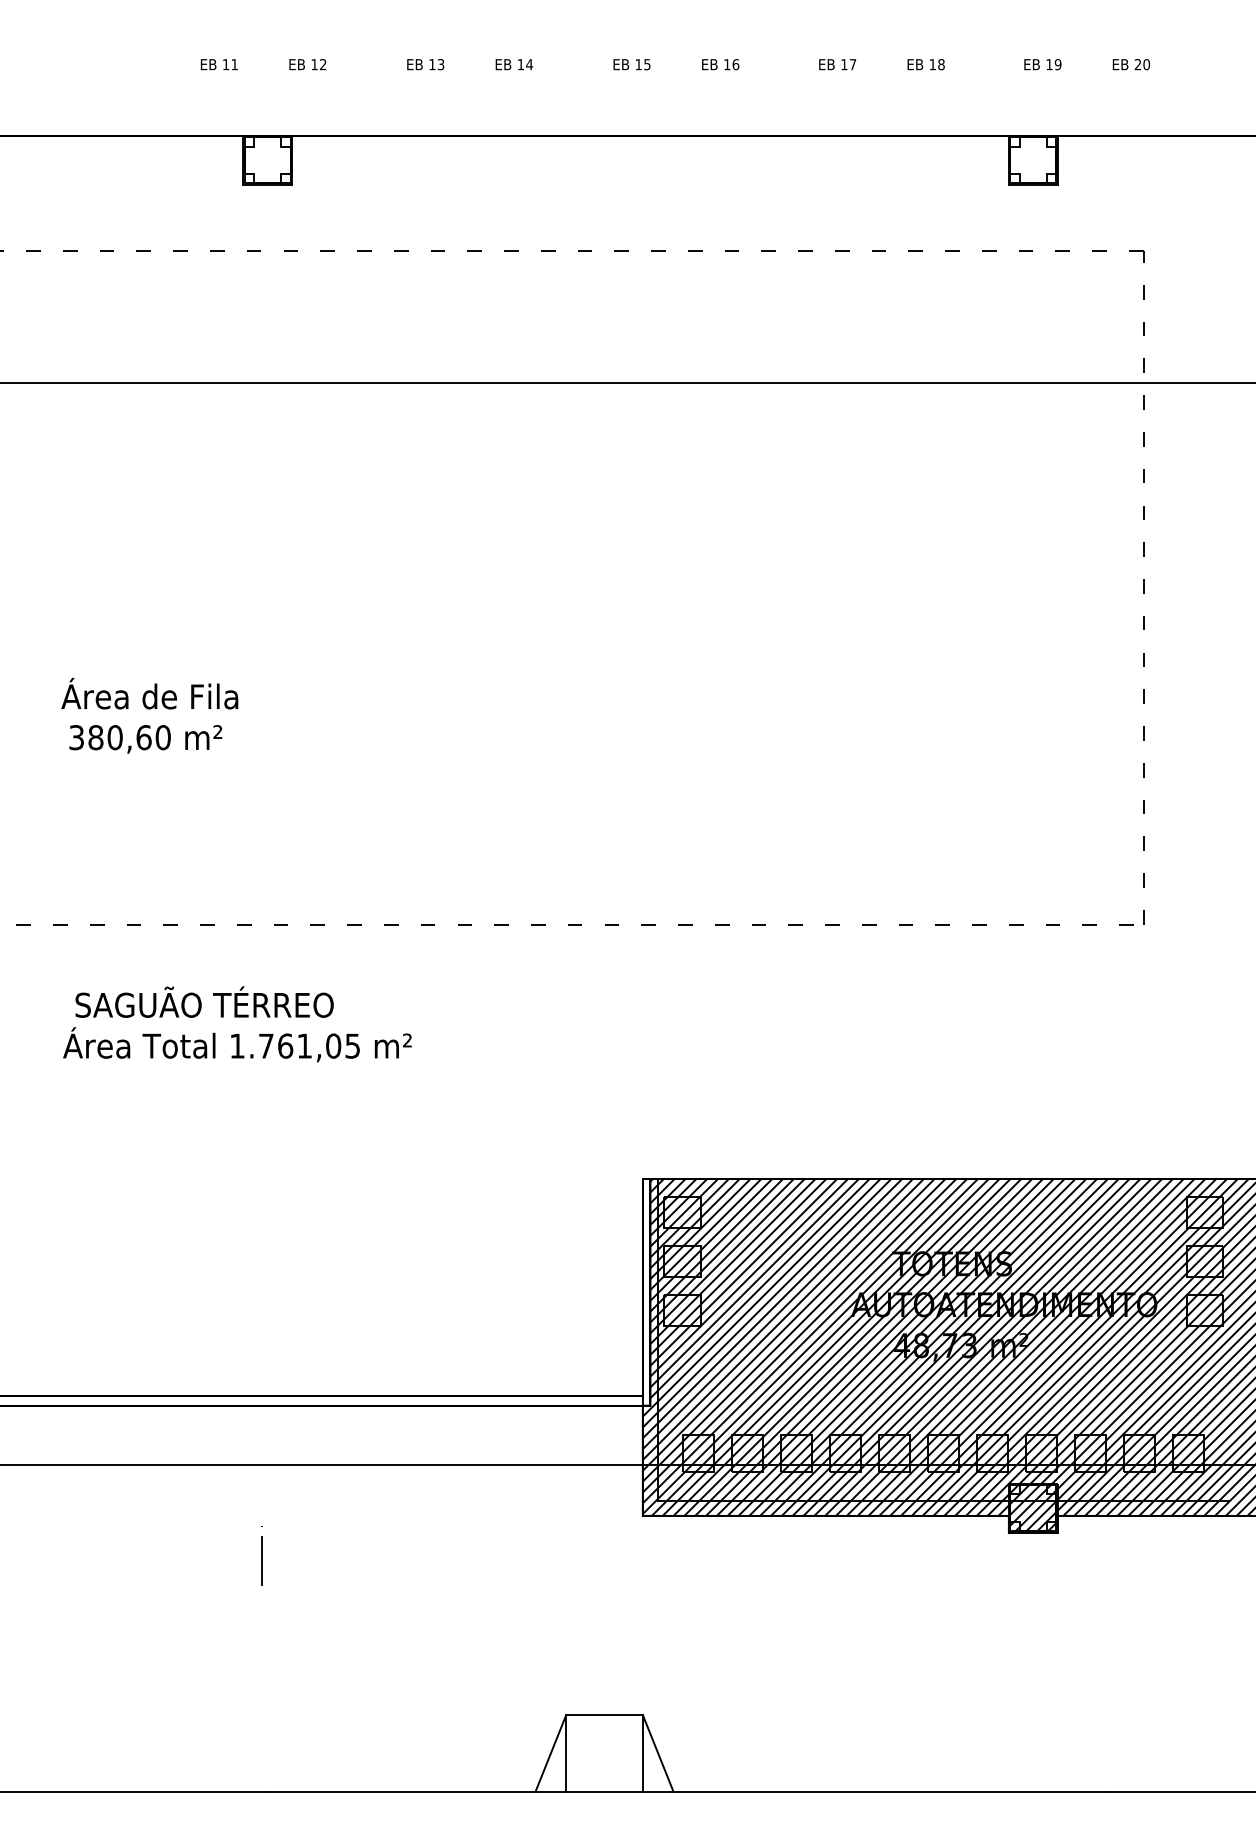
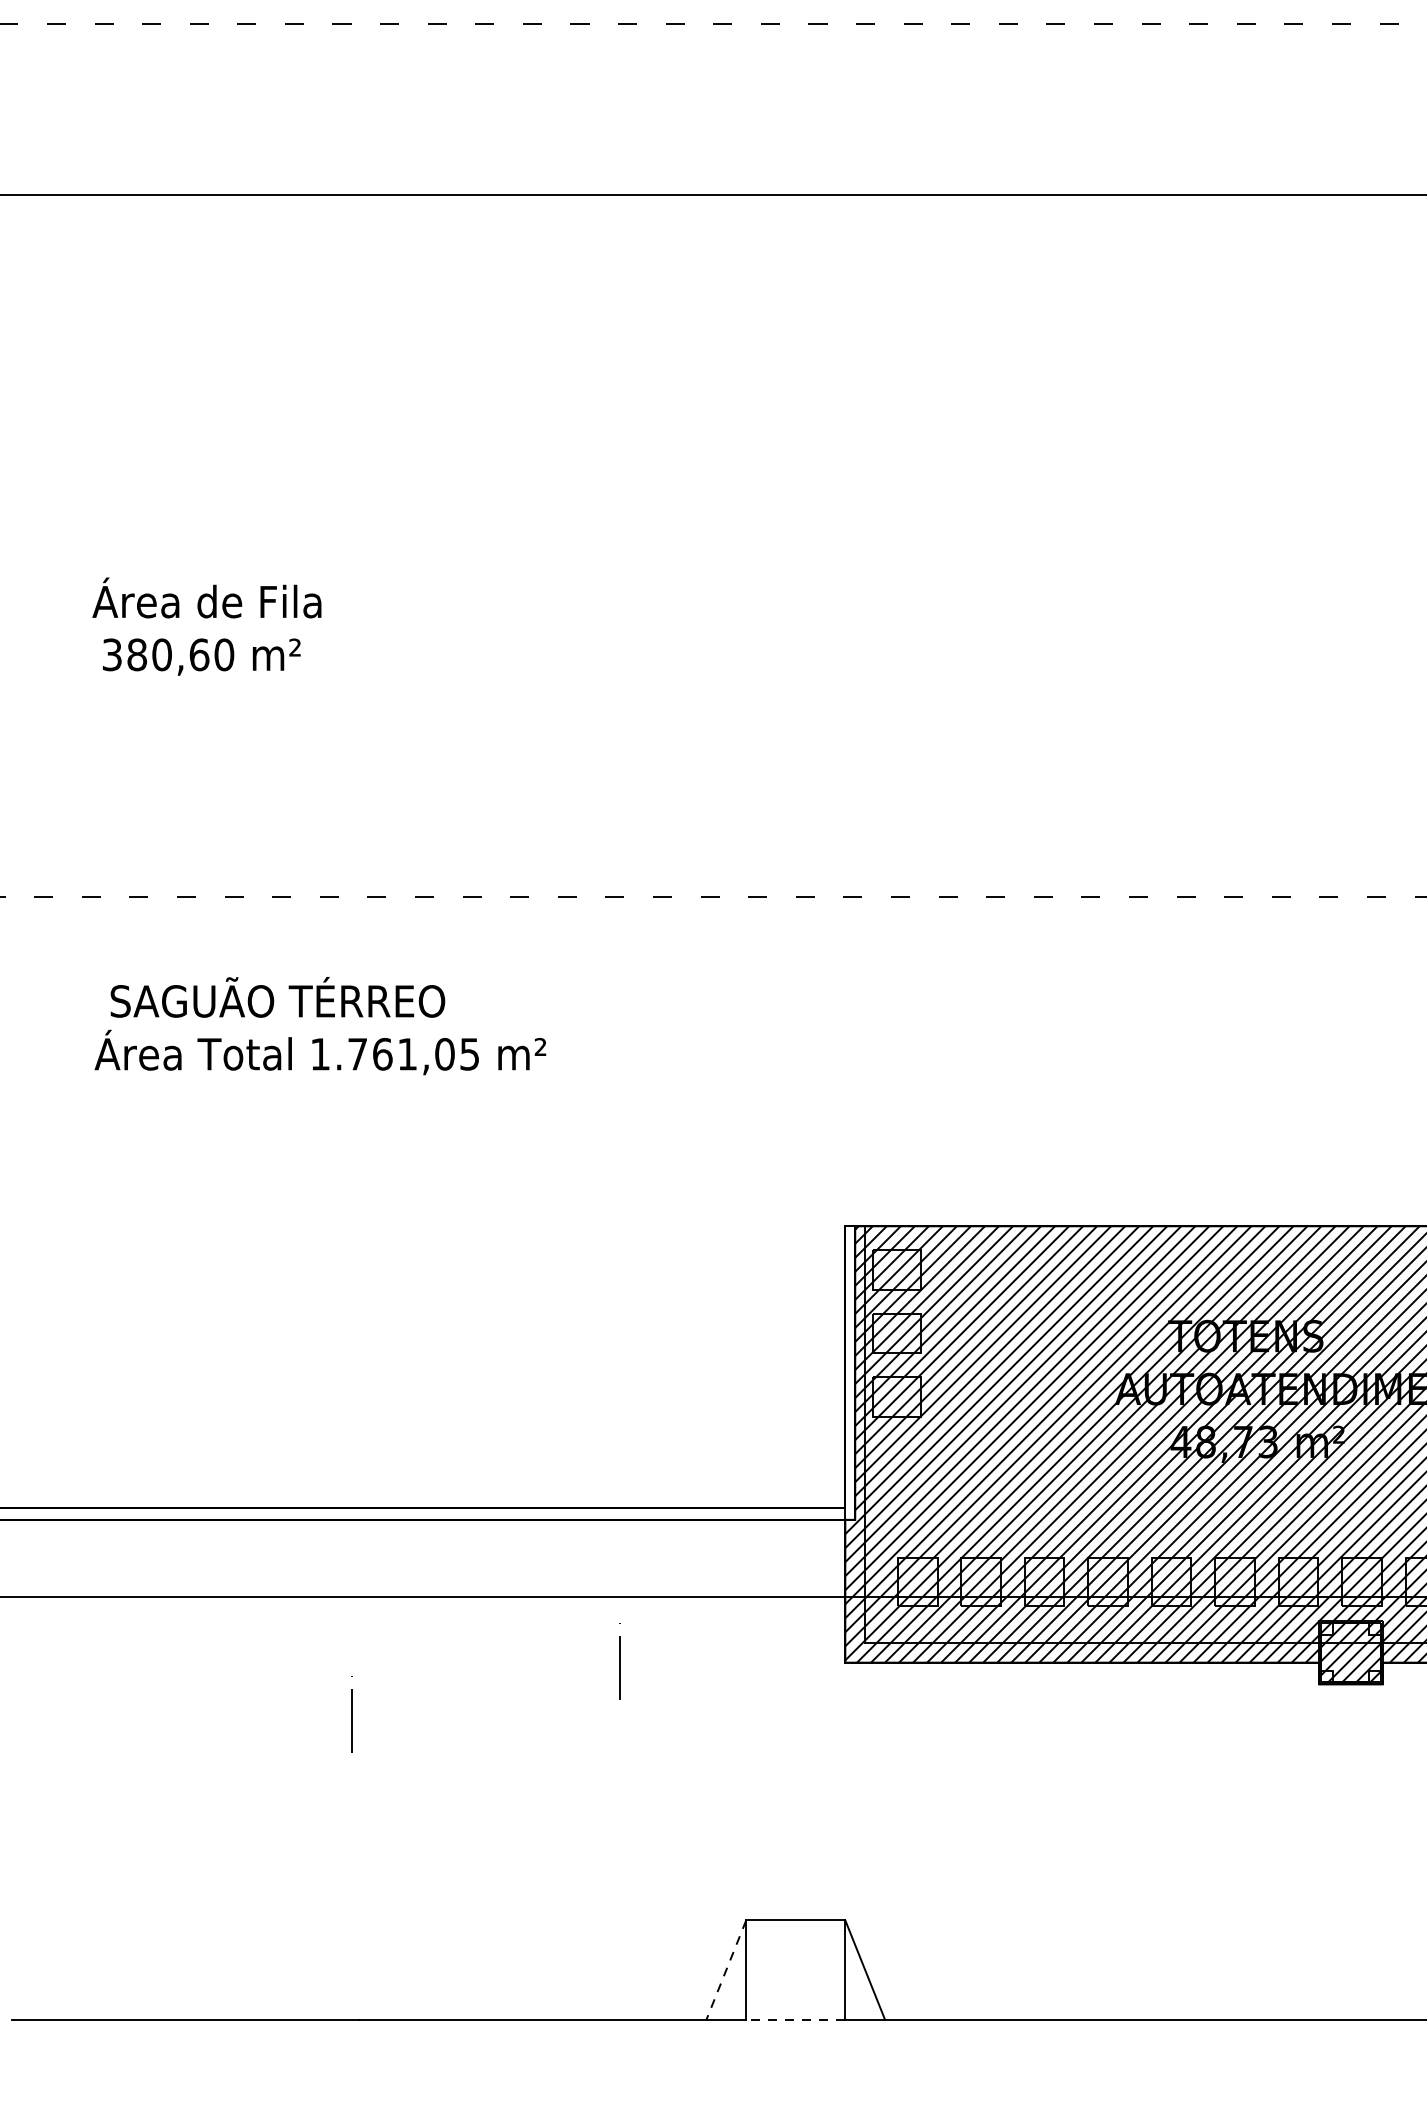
line: (468, 1514) -> (619, 1660), added
line: (550, 1753) -> (725, 1970), solid -> dashed
line: (604, 1791) -> (795, 2019), solid -> dashed

